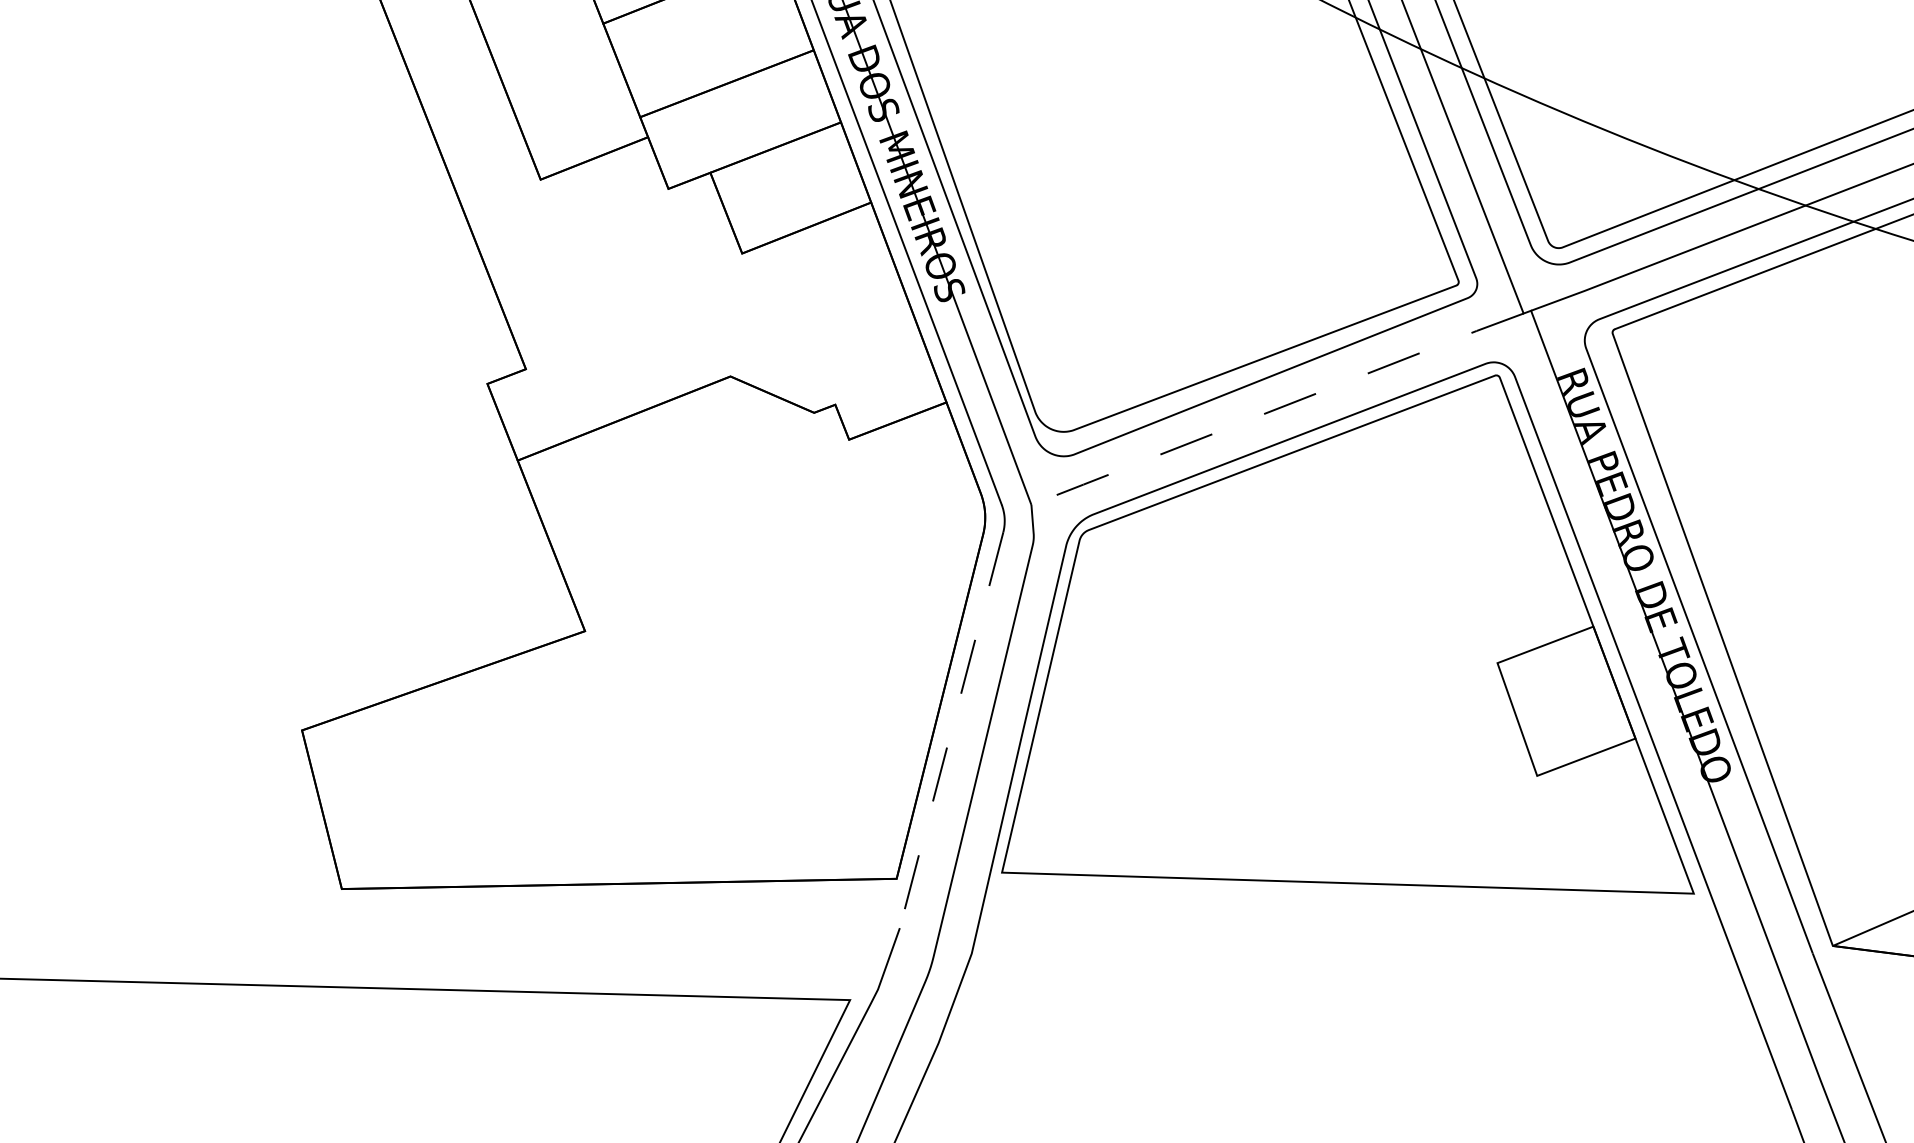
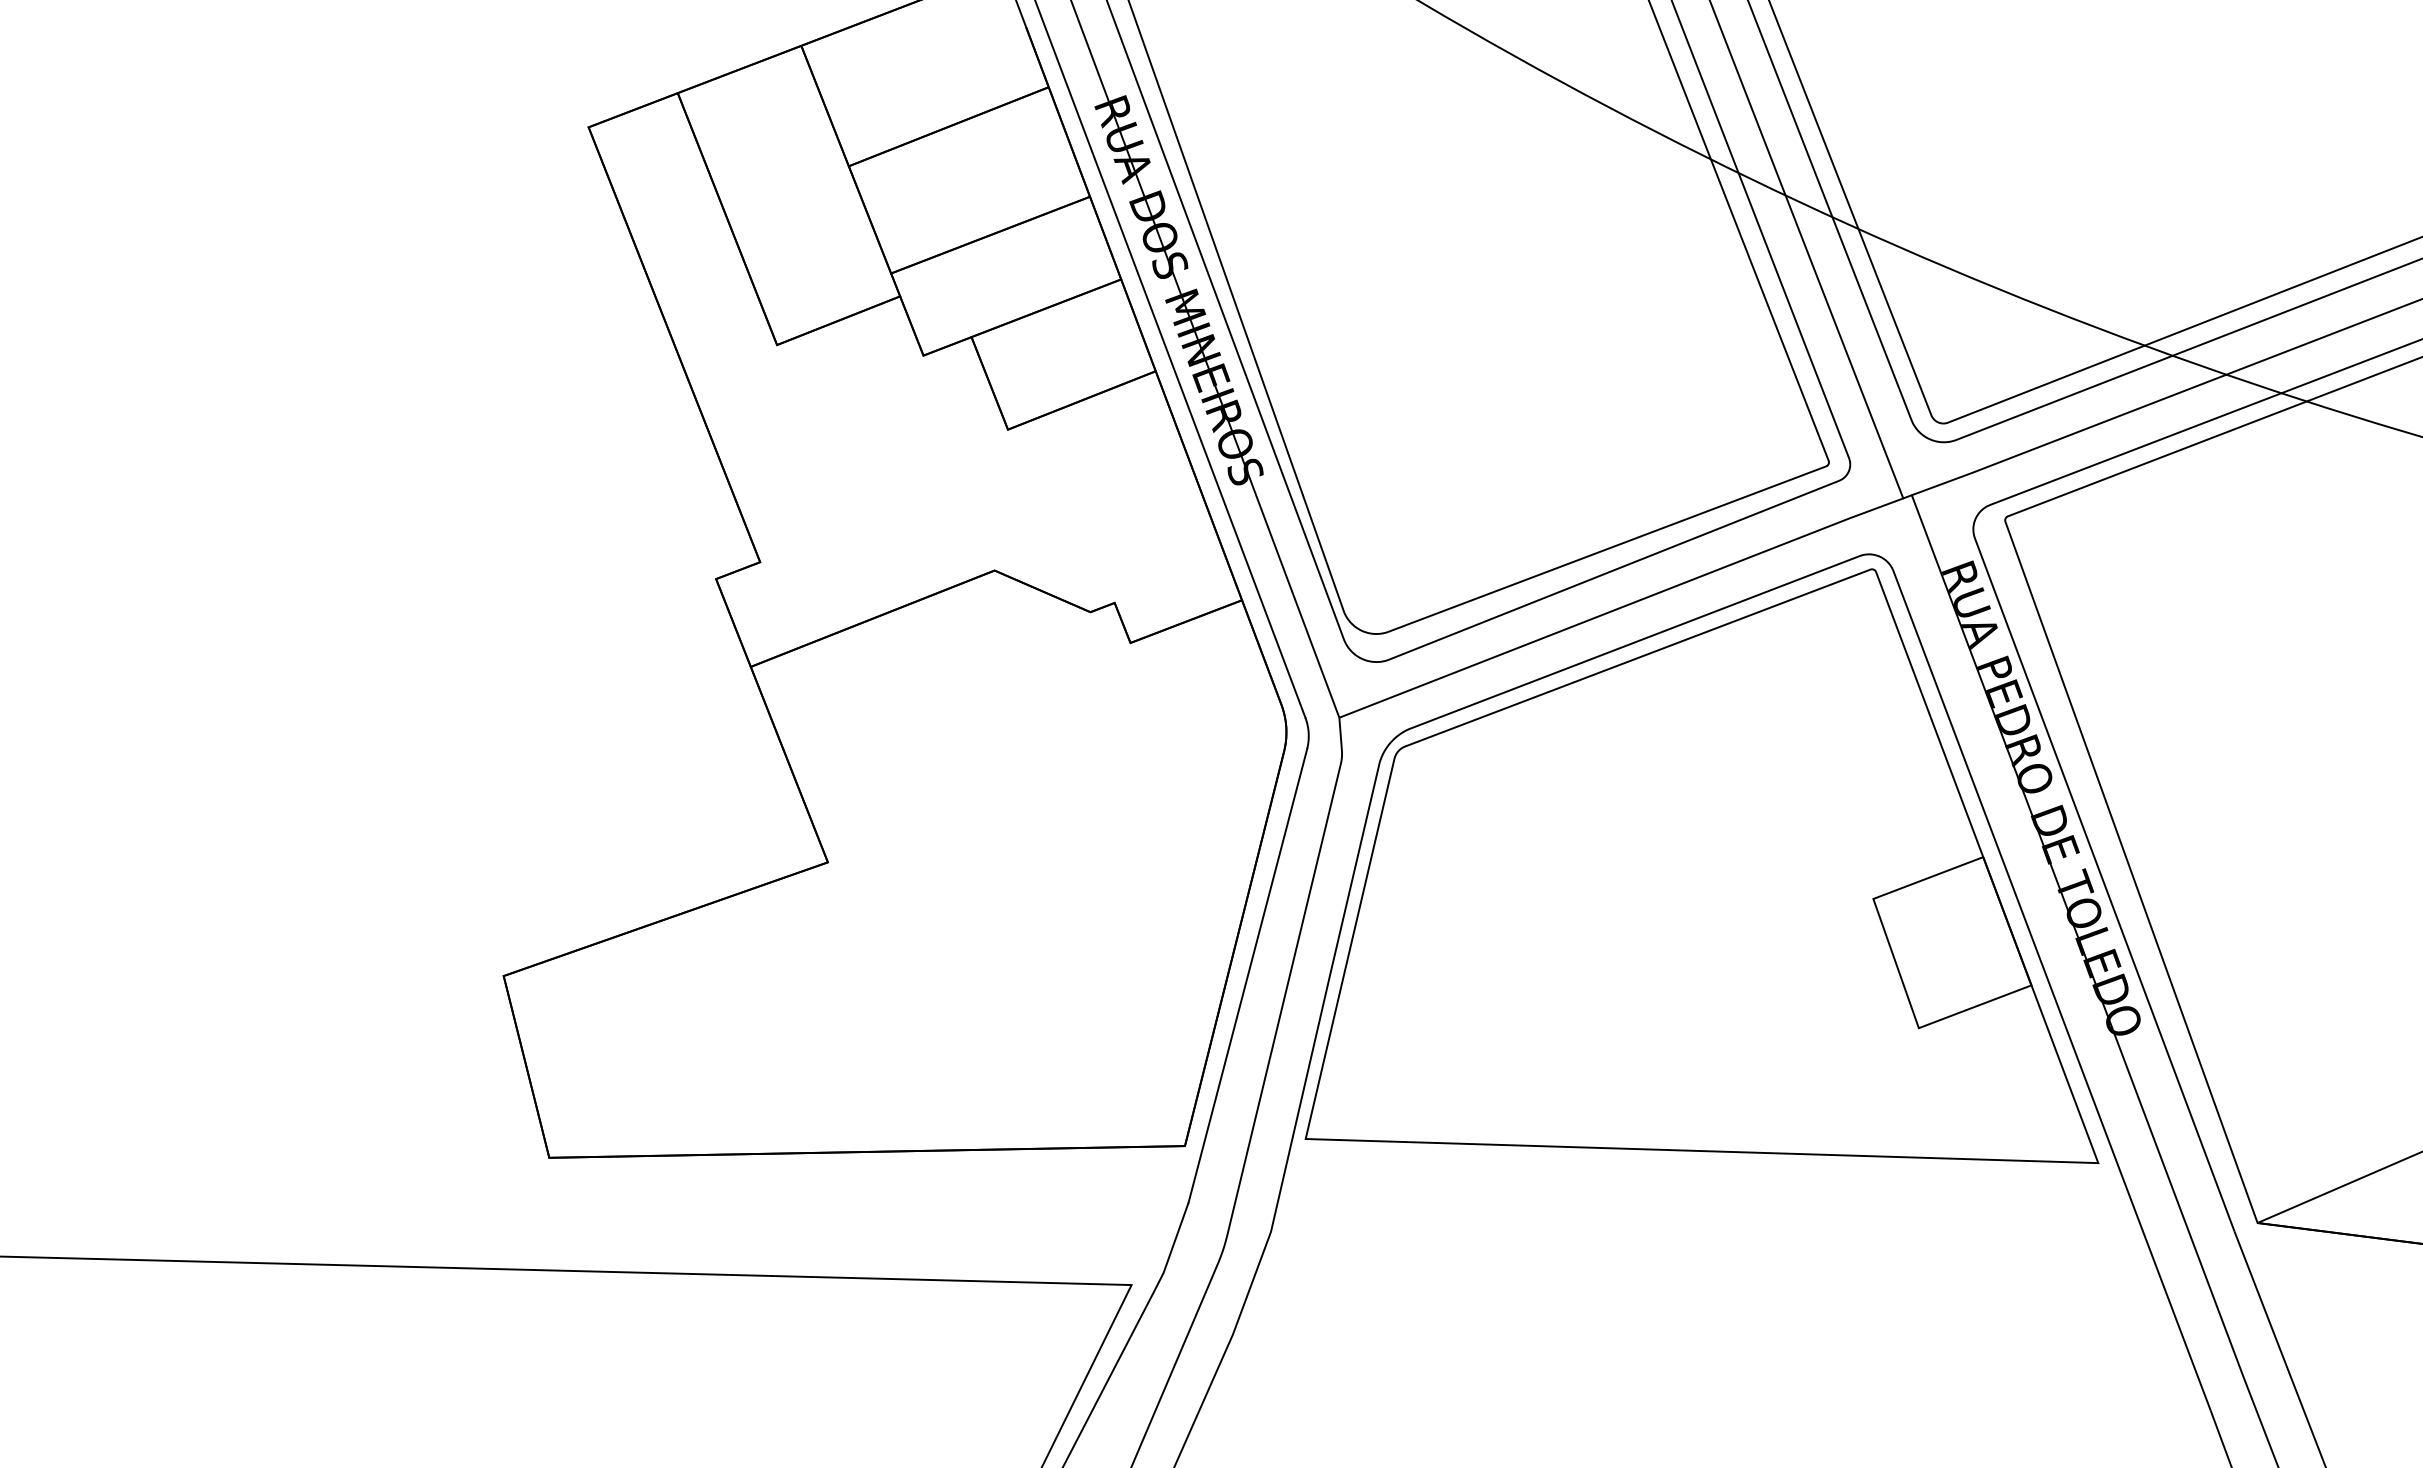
line: (1276, 408) -> (1620, 607), dashed -> solid
line: (951, 730) -> (1247, 976), dashed -> solid

